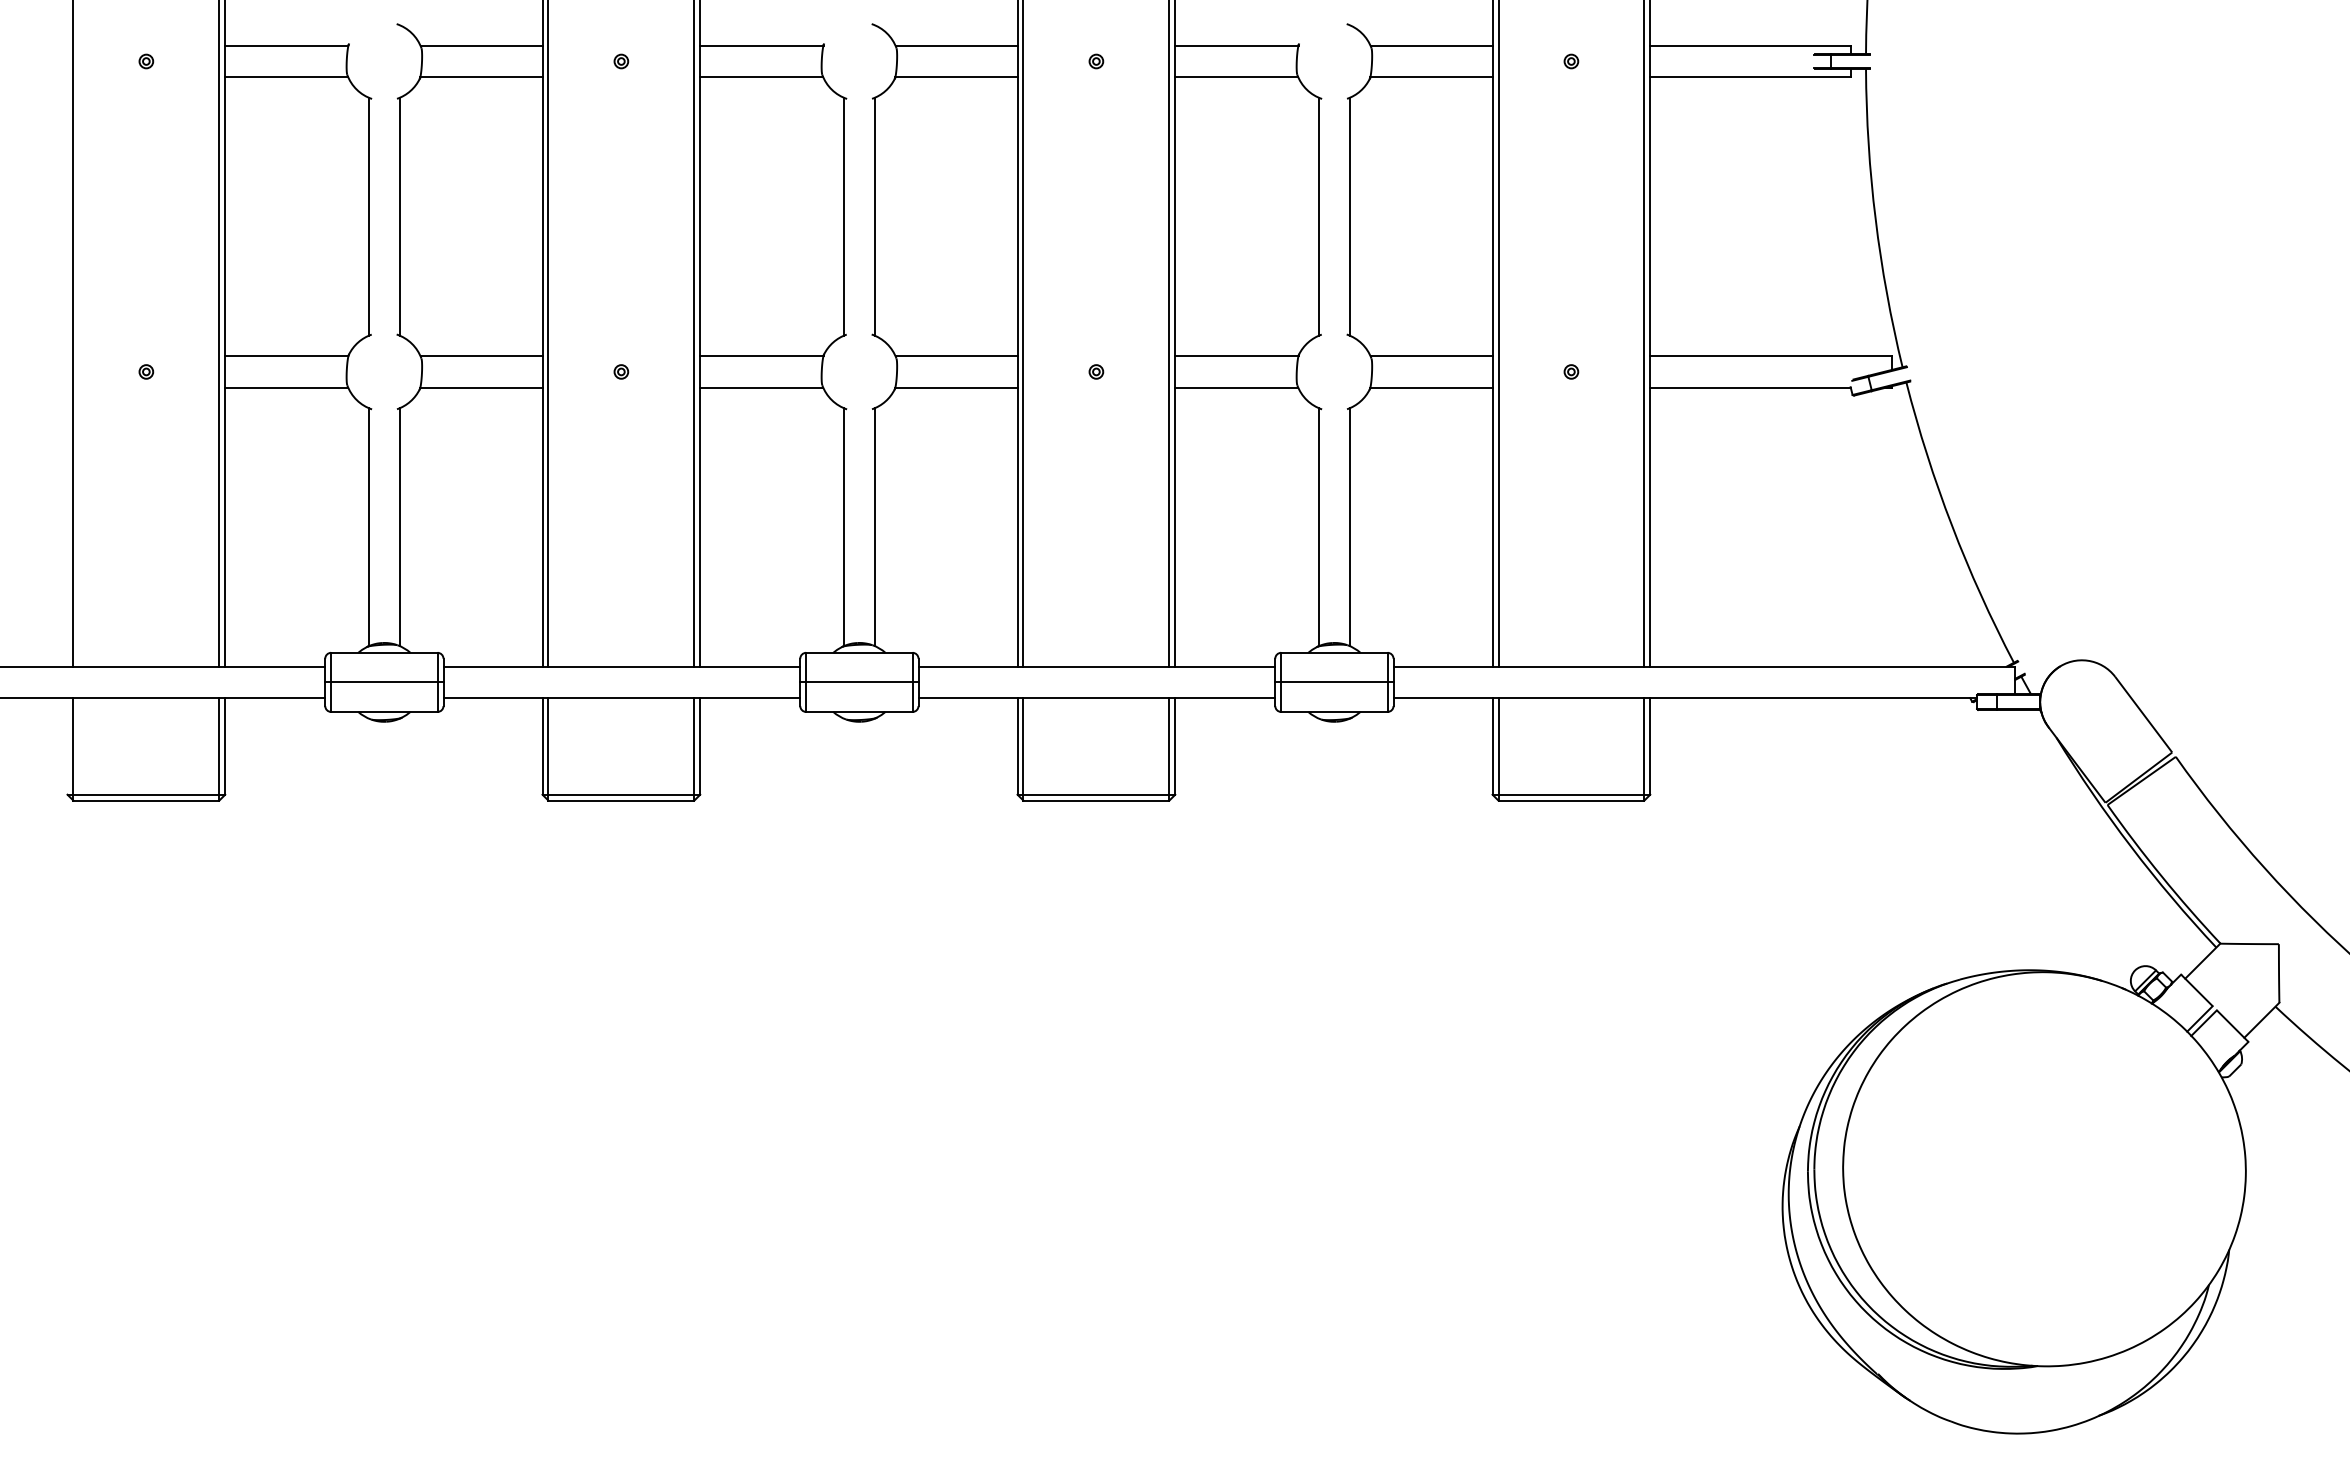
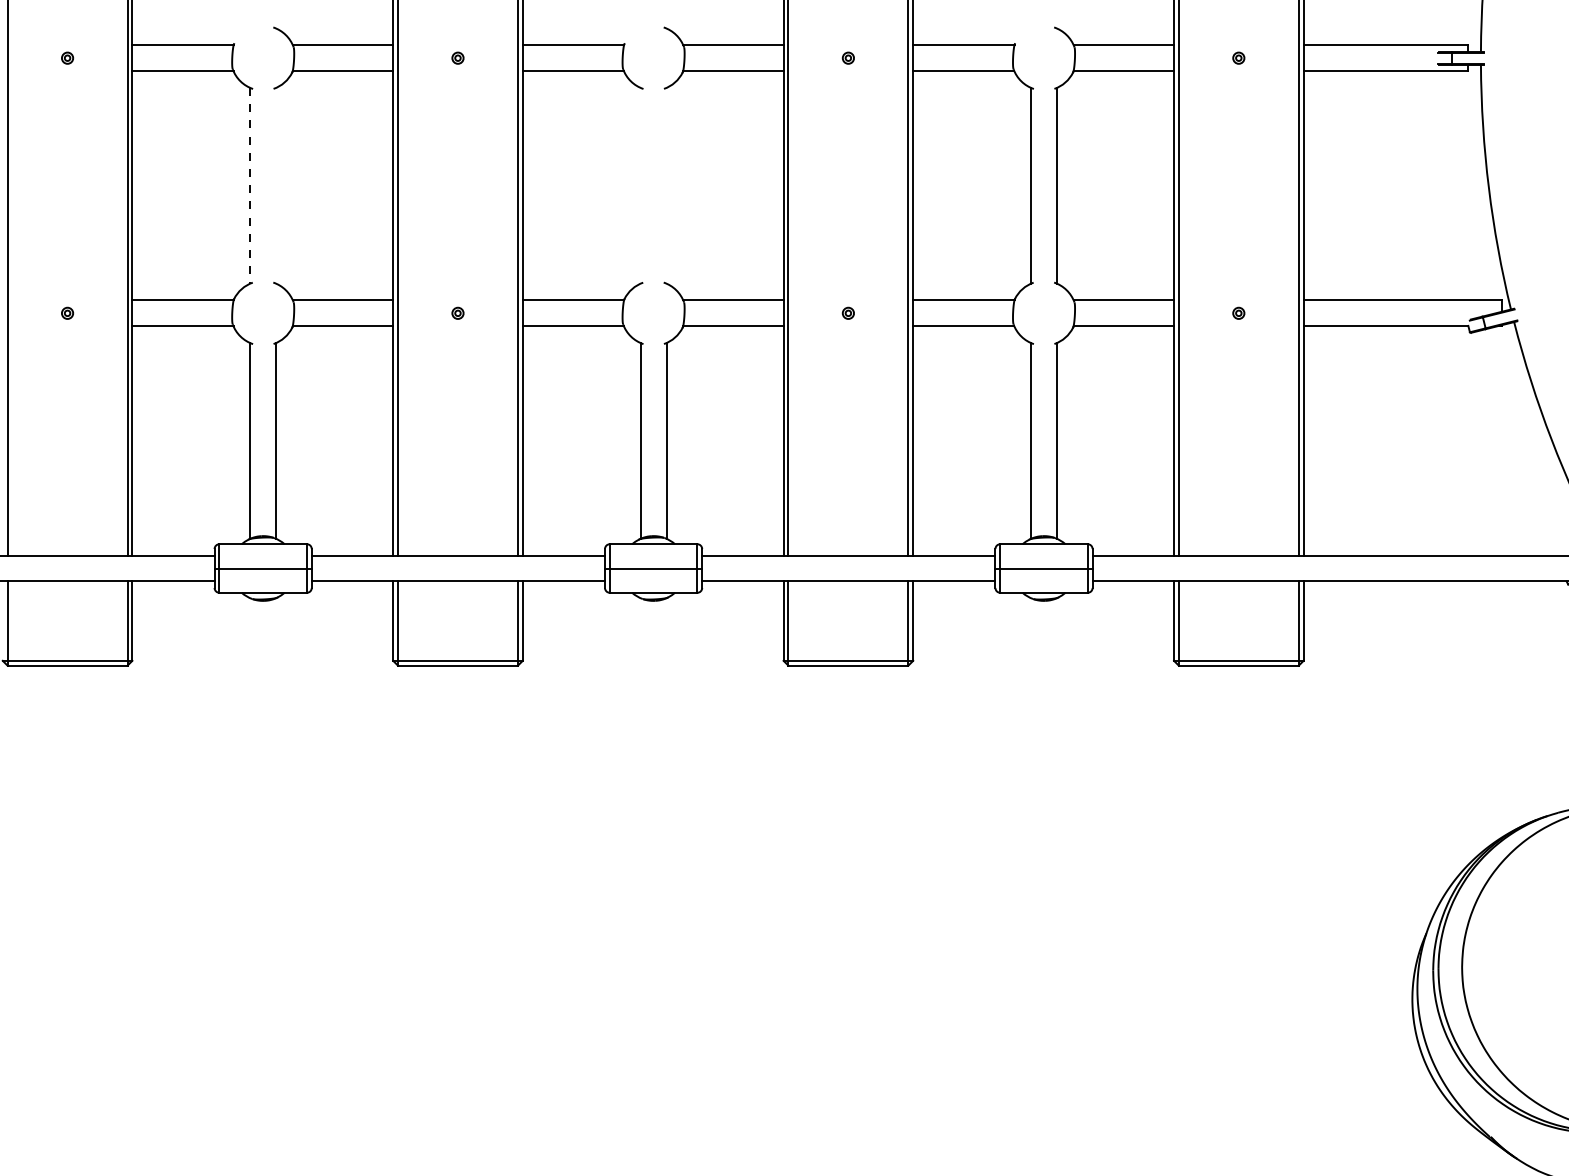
line: (400, 216) -> (276, 185), removed
line: (843, 216) -> (640, 185), removed
line: (875, 216) -> (666, 185), removed
line: (368, 217) -> (250, 186), solid -> dashed

